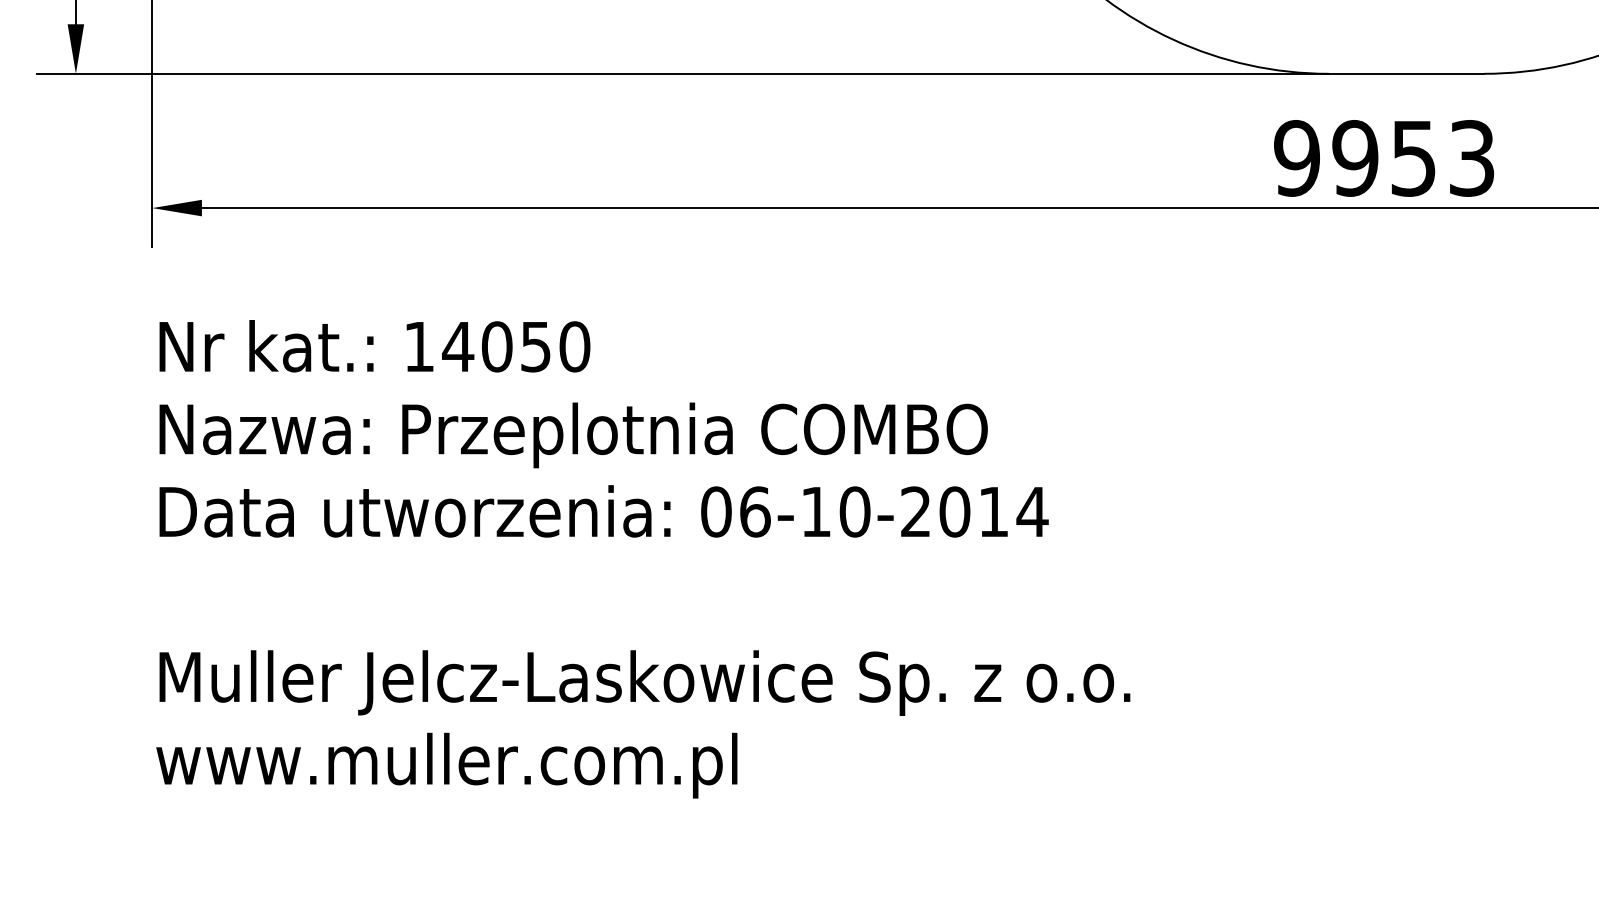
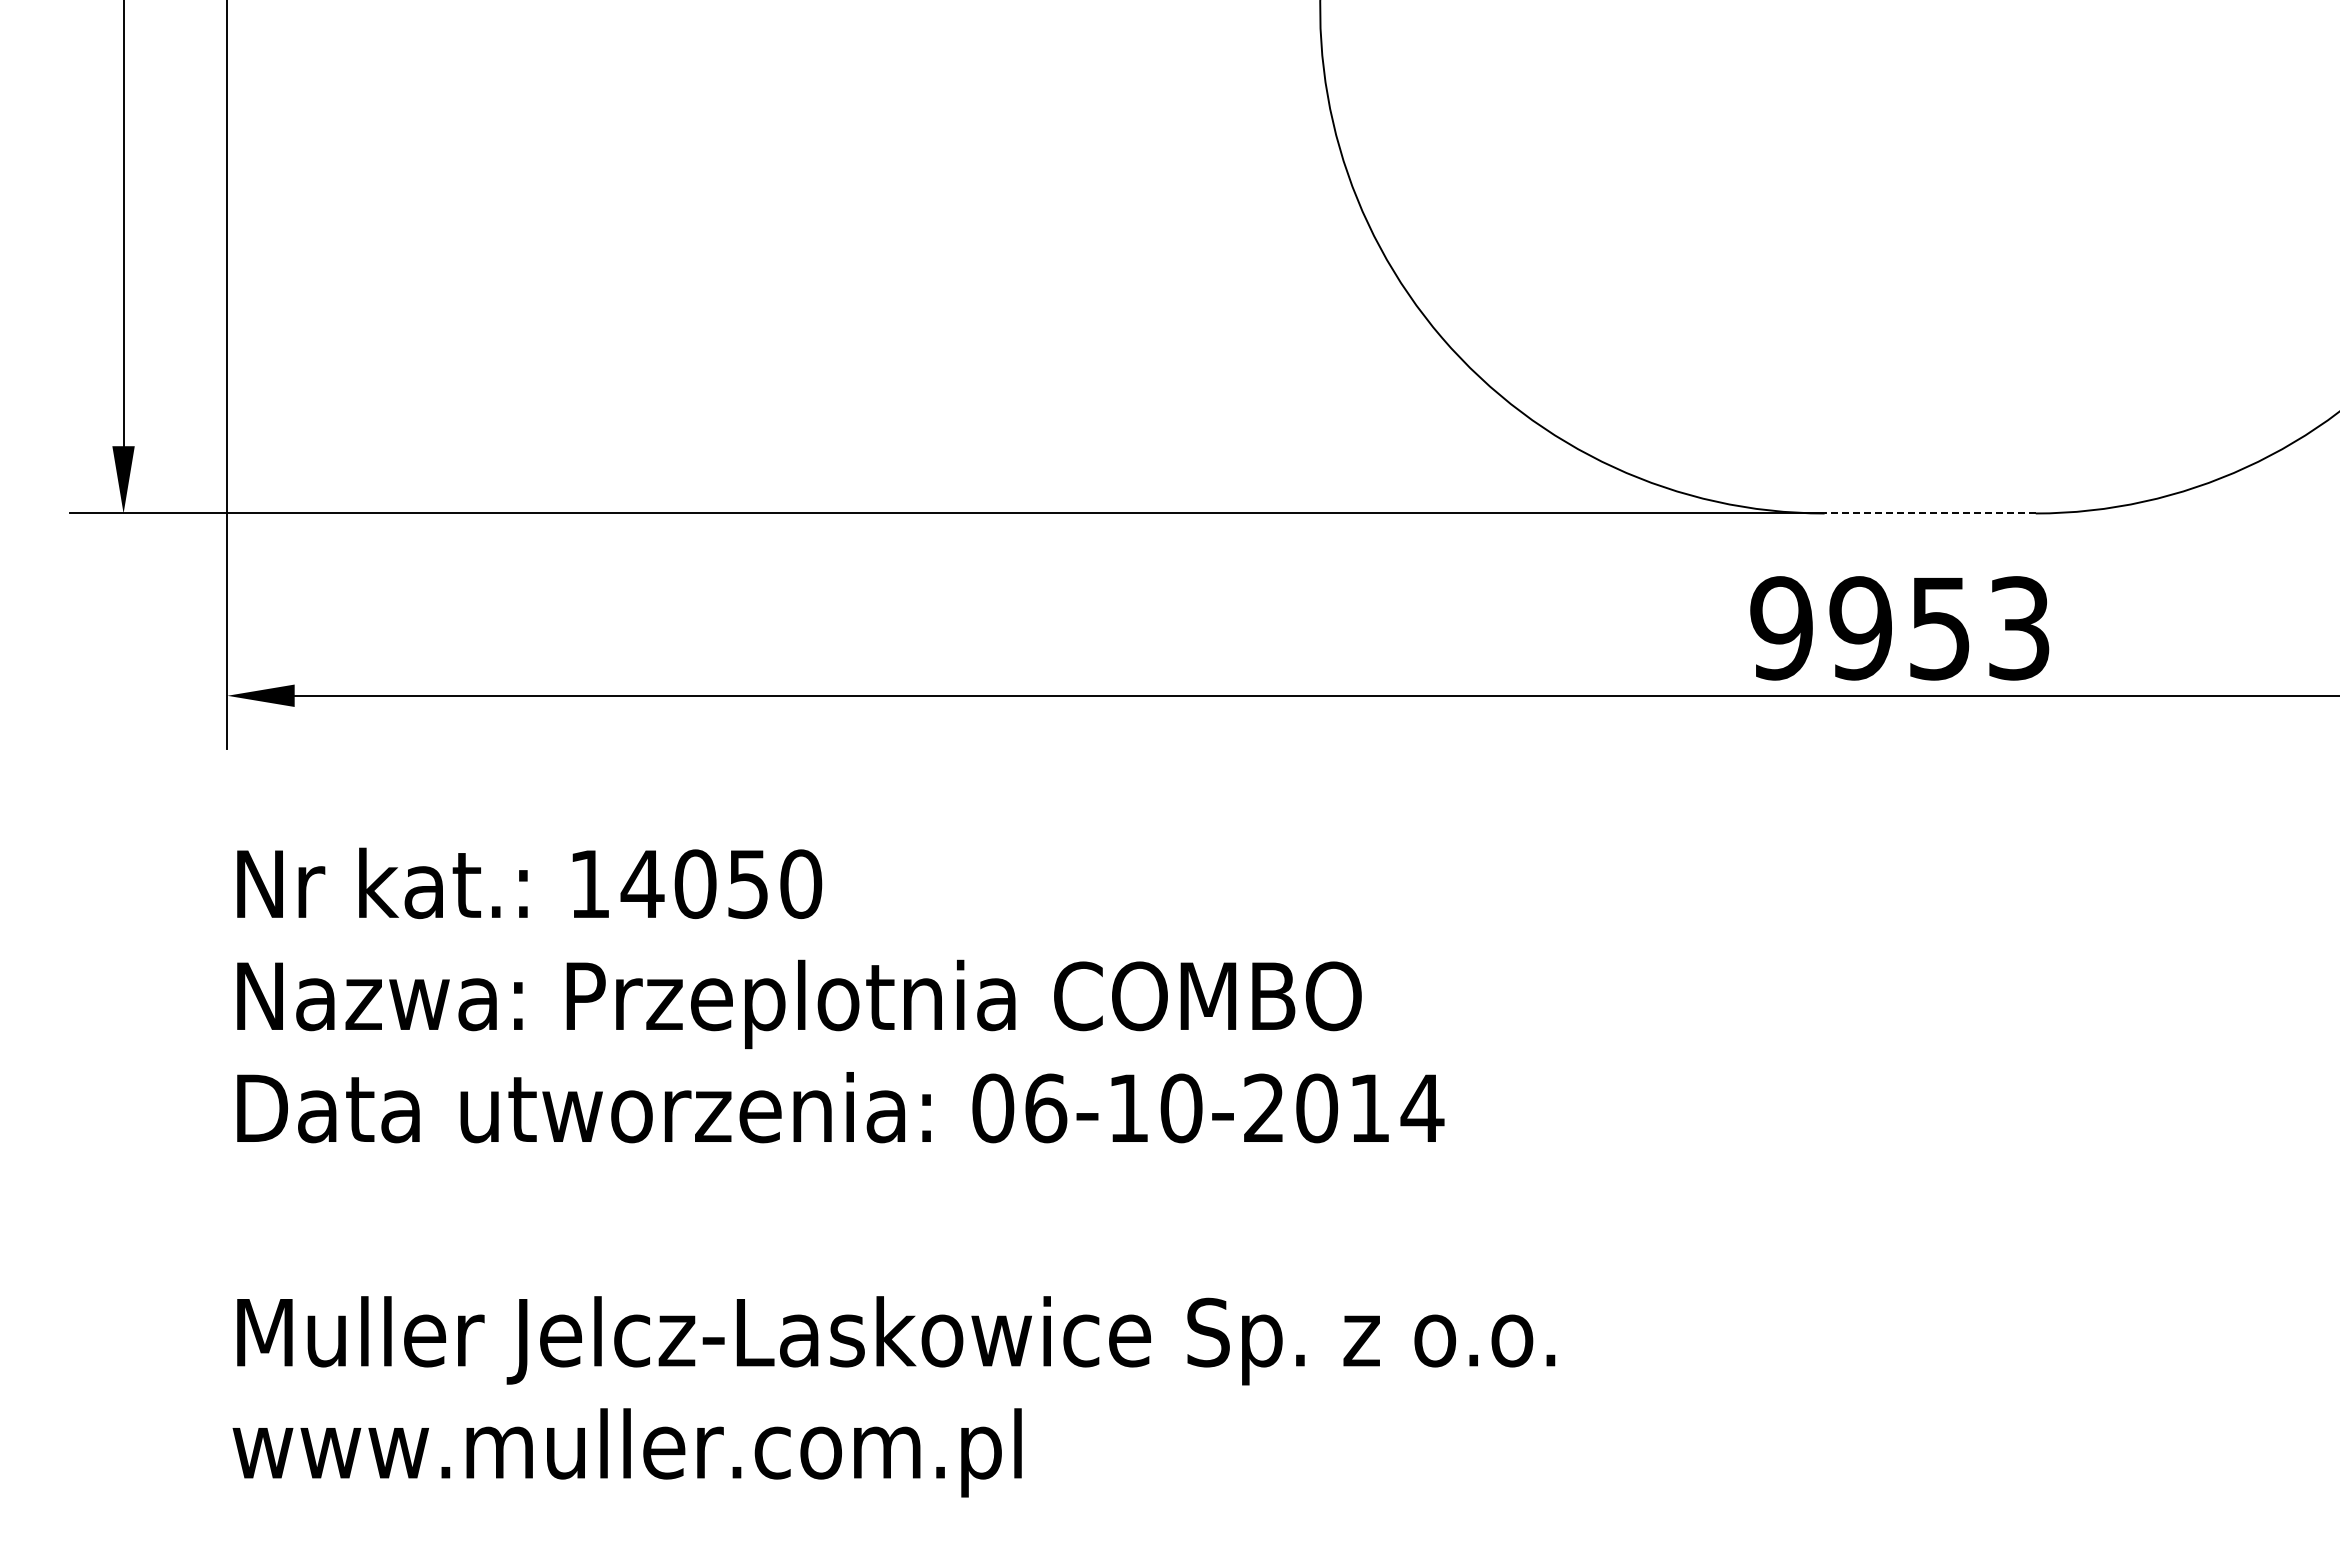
line: (1406, 73) -> (1930, 513), solid -> dashed

